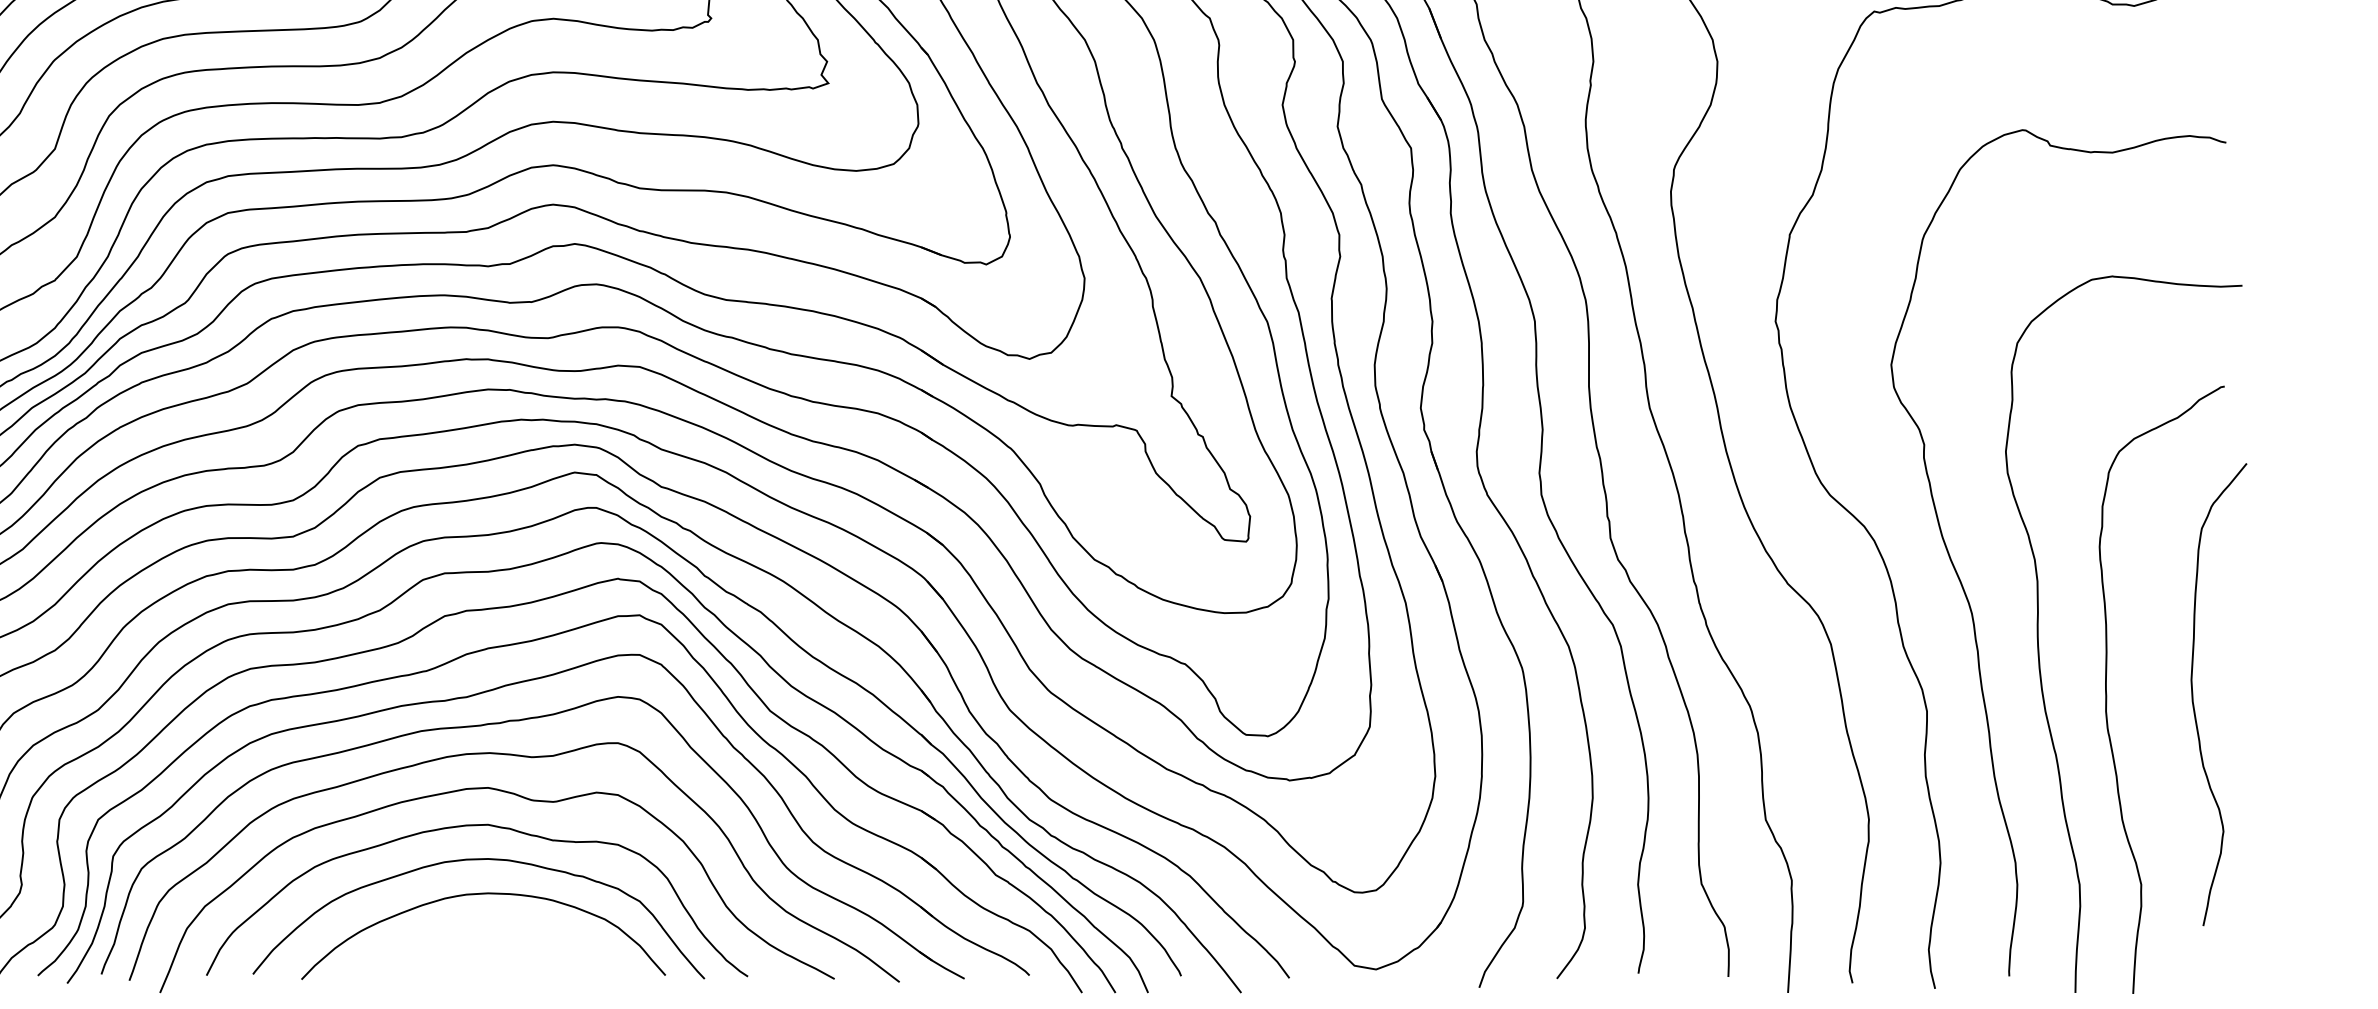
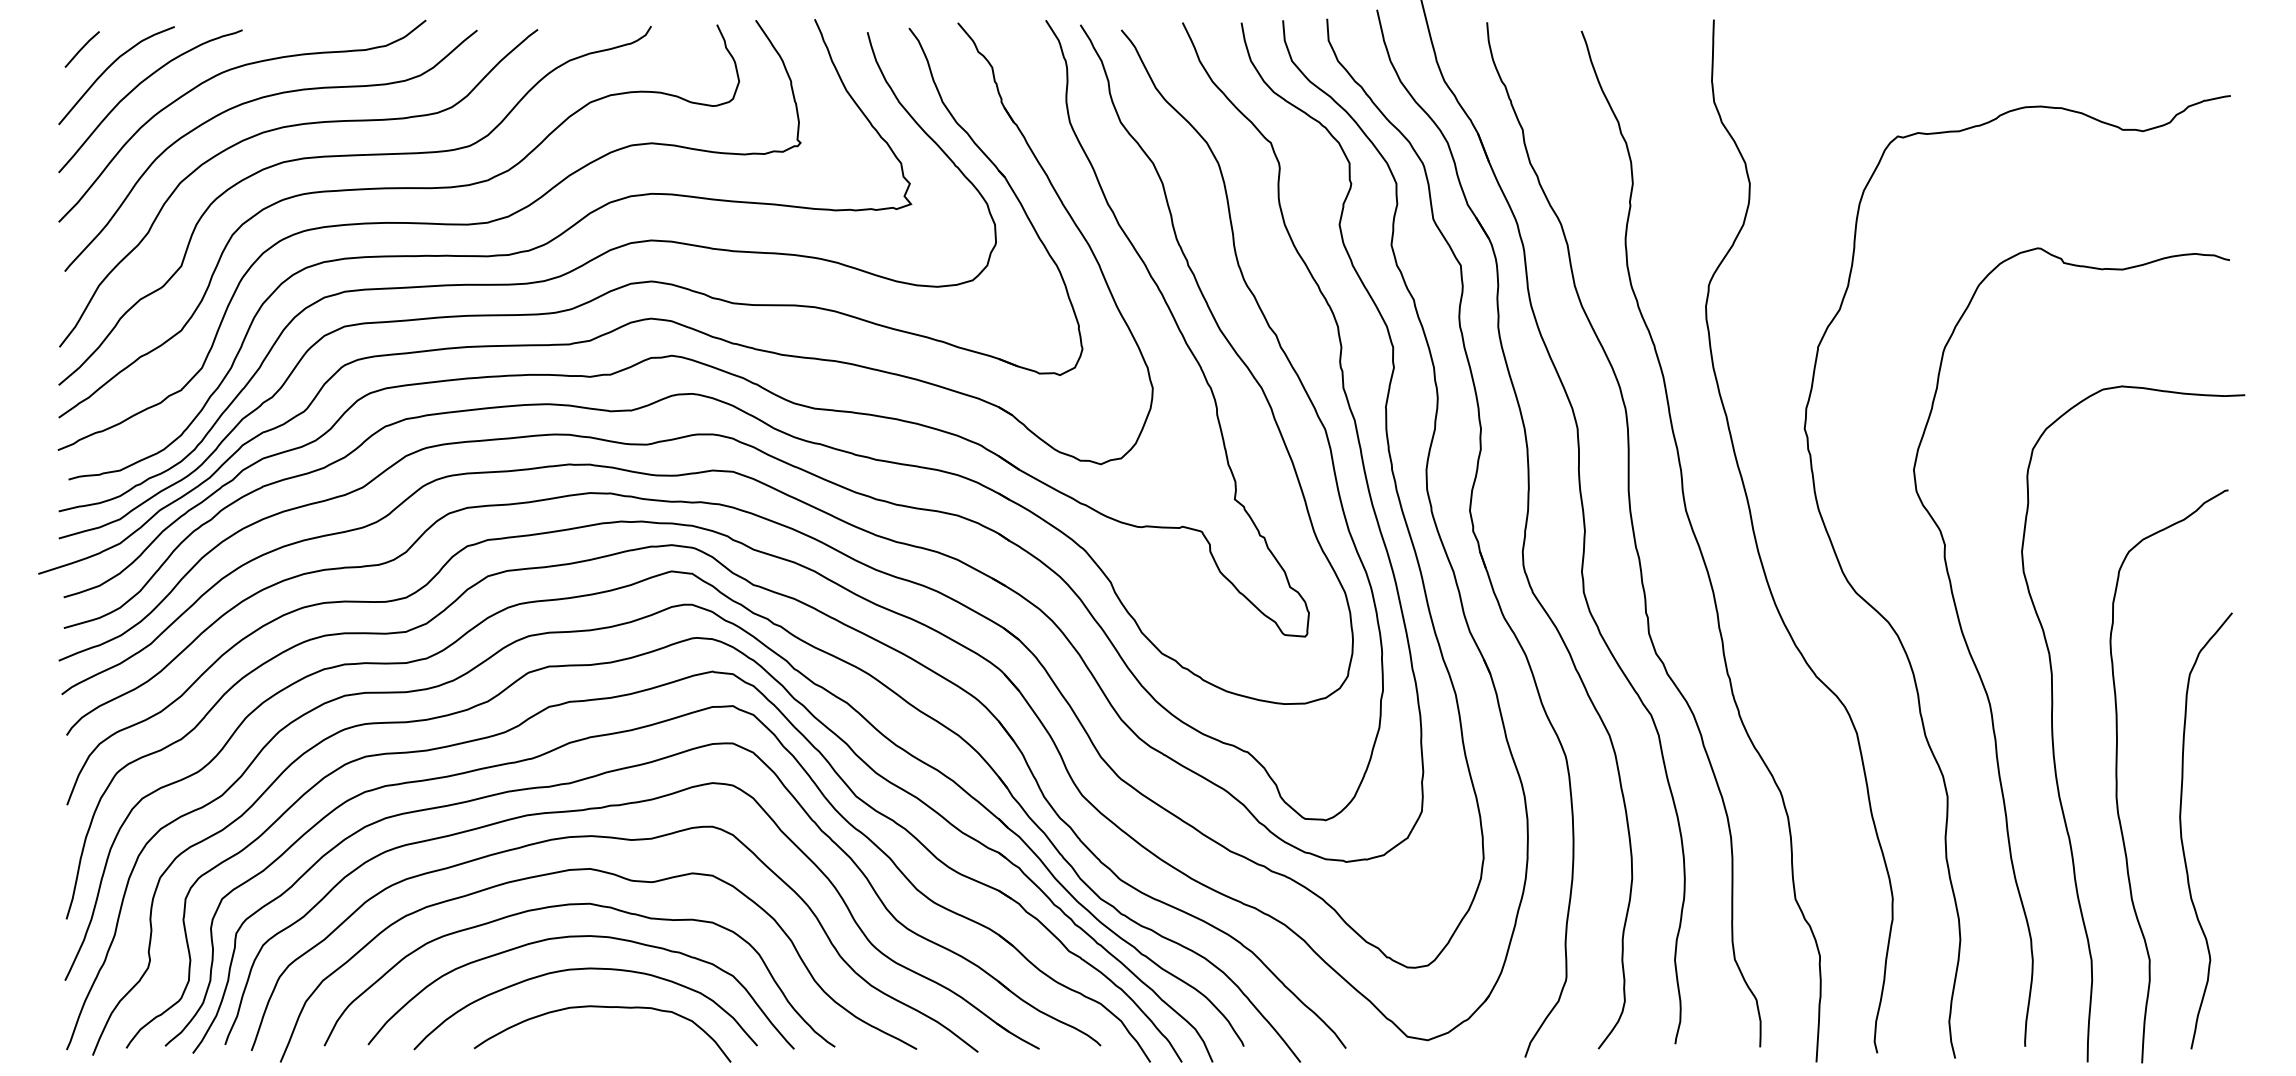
curve: (2194, 699) -> (2182, 835), moved
curve: (501, 934) -> (602, 1007), added

